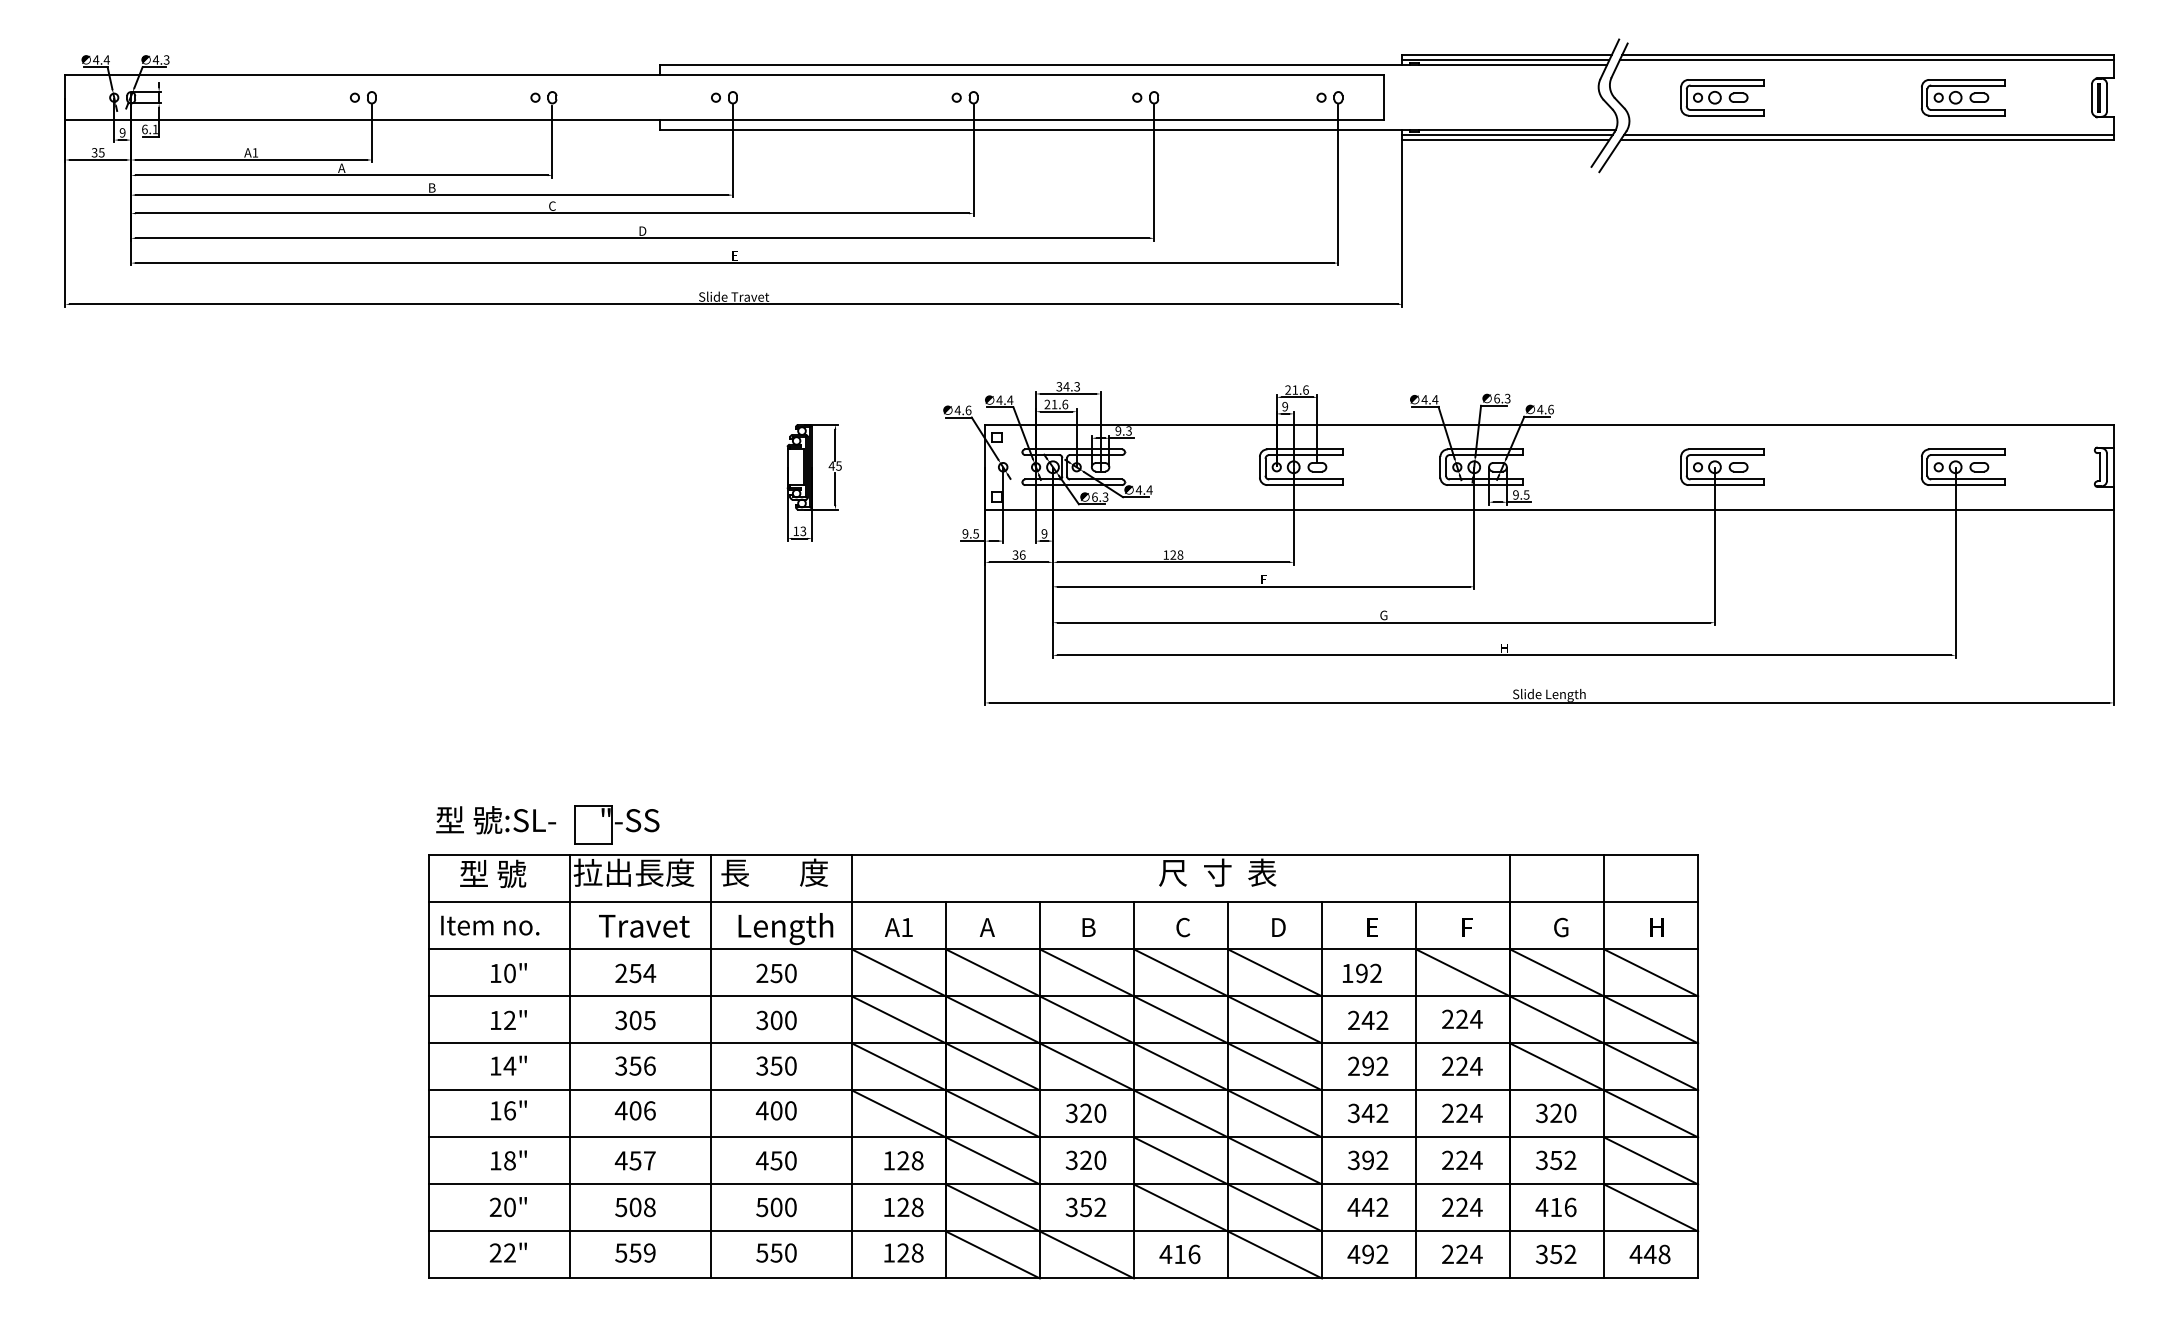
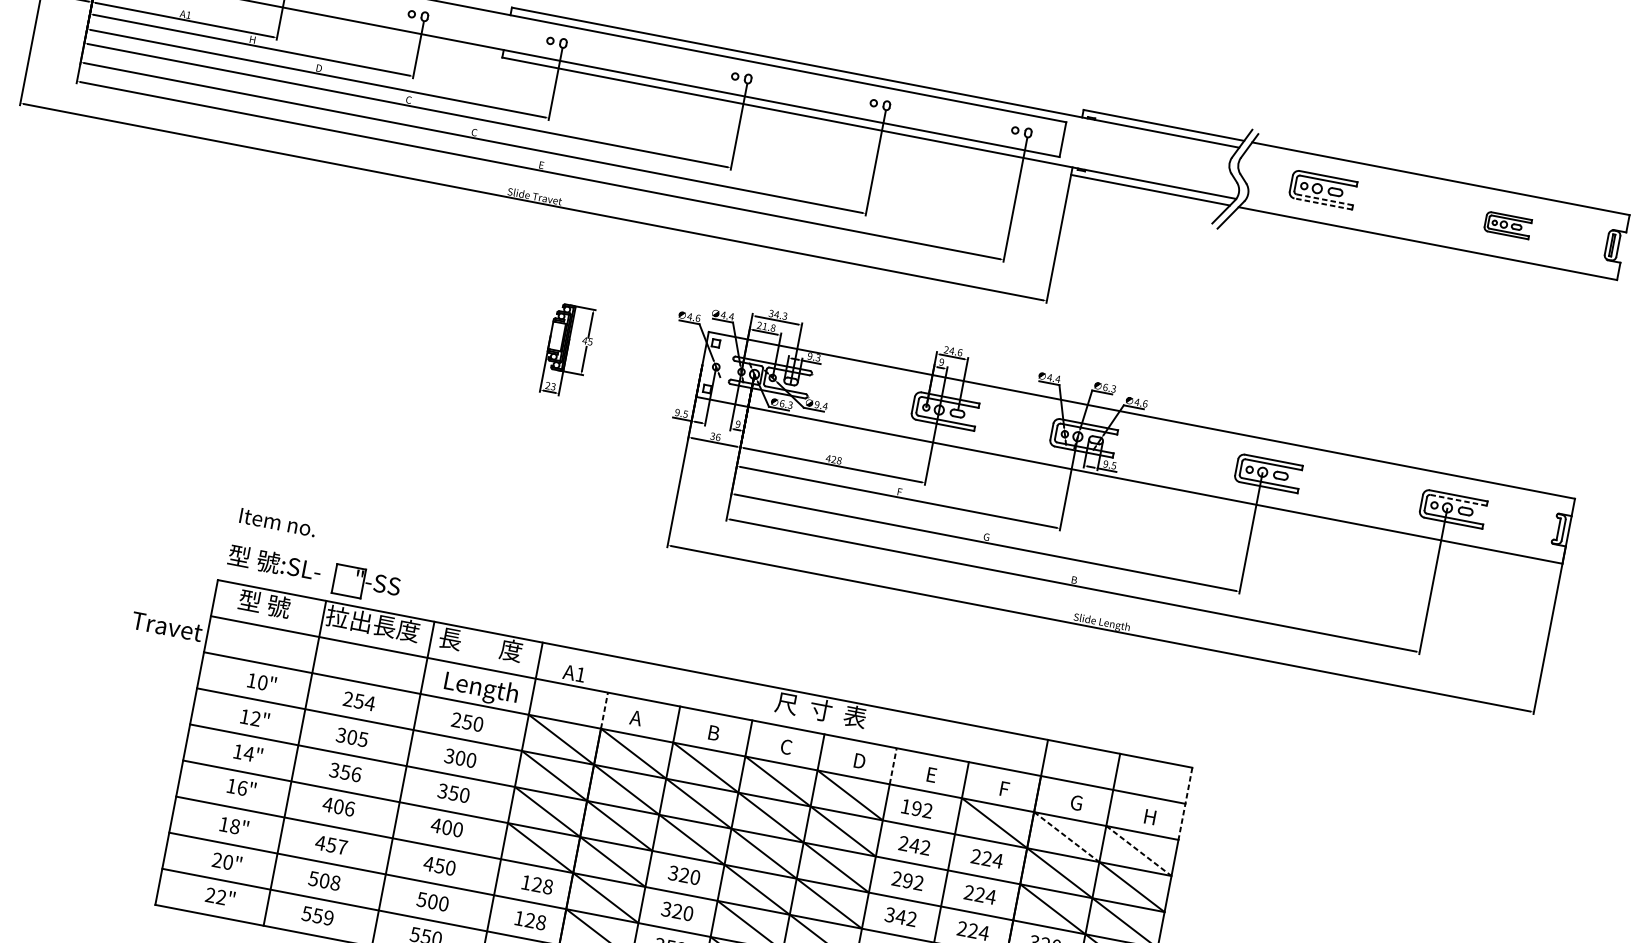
line: (1505, 60) -> (1162, 129), removed
line: (1866, 60) -> (1439, 182), removed
part: (1963, 97) -> (1508, 225), size x0.7
line: (1727, 109) -> (1325, 199), solid -> dashed
line: (1726, 115) -> (1323, 203), solid -> dashed
line: (1507, 135) -> (1152, 186), removed
line: (1868, 135) -> (1429, 240), removed
text: (341, 167) -> (252, 39), A -> H
text: (432, 187) -> (319, 67), B -> D
text: (642, 230) -> (474, 132), D -> C
text: (1295, 389) -> (952, 350), 21.6 -> 24.6
text: (1065, 404) -> (773, 328), 21.6 -> 21.8
line: (1967, 455) -> (1458, 500), solid -> dashed
text: (1138, 489) -> (816, 404), 4.4 -> 9.4
text: (796, 530) -> (548, 385), 13 -> 23
text: (1166, 554) -> (828, 458), 128 -> 428
text: (1504, 647) -> (1074, 579), H -> B
line: (1698, 902) -> (1185, 804), solid -> dashed
text: (490, 925) -> (278, 522), moved
text: (644, 925) -> (167, 626), moved
line: (945, 925) -> (604, 710), solid -> dashed
line: (1322, 925) -> (893, 766), solid -> dashed
text: (898, 927) -> (573, 673), moved
line: (1557, 972) -> (1067, 836), solid -> dashed
line: (1651, 972) -> (1139, 850), solid -> dashed

